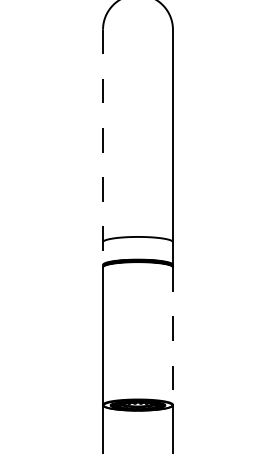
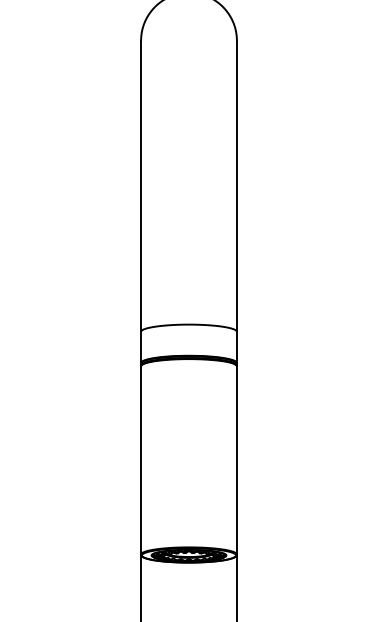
line: (103, 148) -> (141, 203), dashed -> solid
line: (172, 336) -> (236, 461), dashed -> solid

